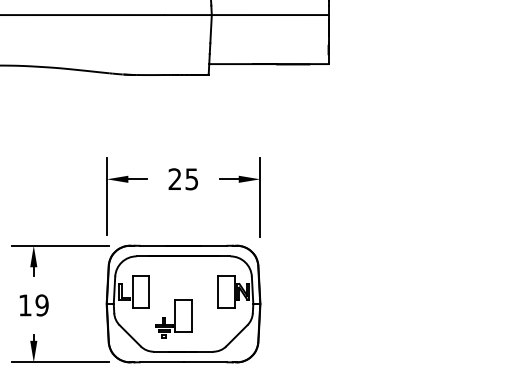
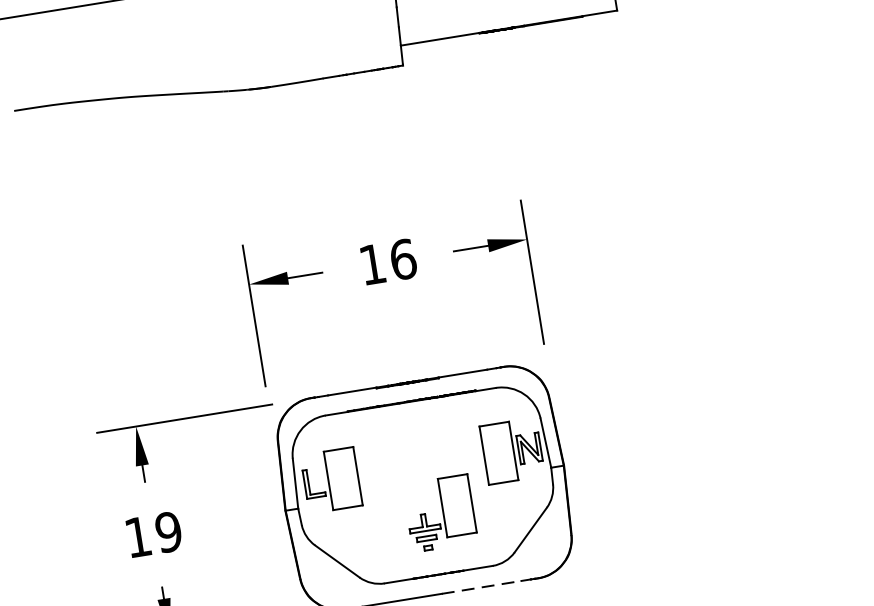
text: (183, 179) -> (388, 262), 25 -> 16
part: (173, 318) -> (439, 512), moved
line: (205, 362) -> (481, 587), solid -> dashed

